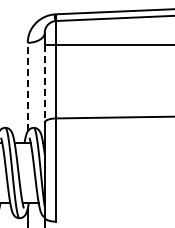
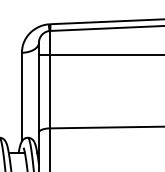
line: (44, 84) -> (38, 94), dashed -> solid
line: (27, 86) -> (21, 96), dashed -> solid

